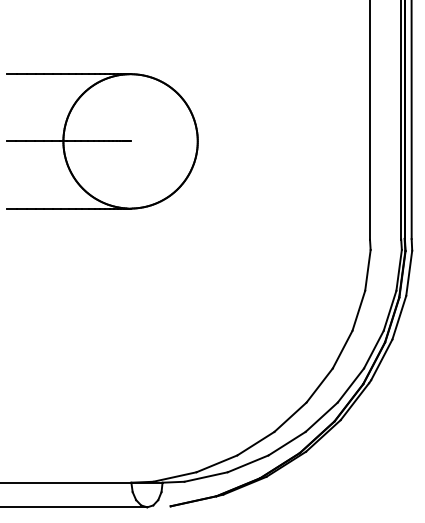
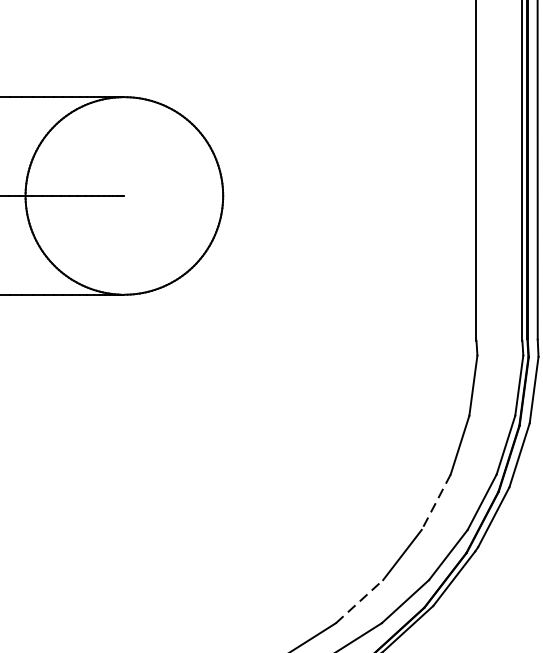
line: (342, 350) -> (436, 503), solid -> dashed
line: (290, 417) -> (359, 602), solid -> dashed

